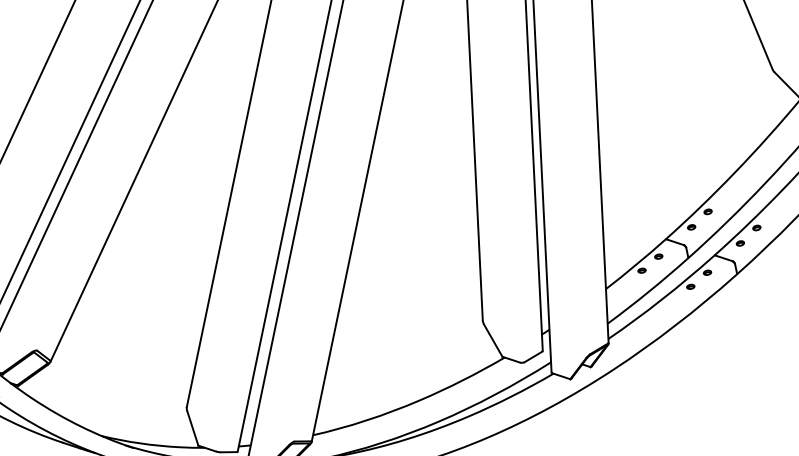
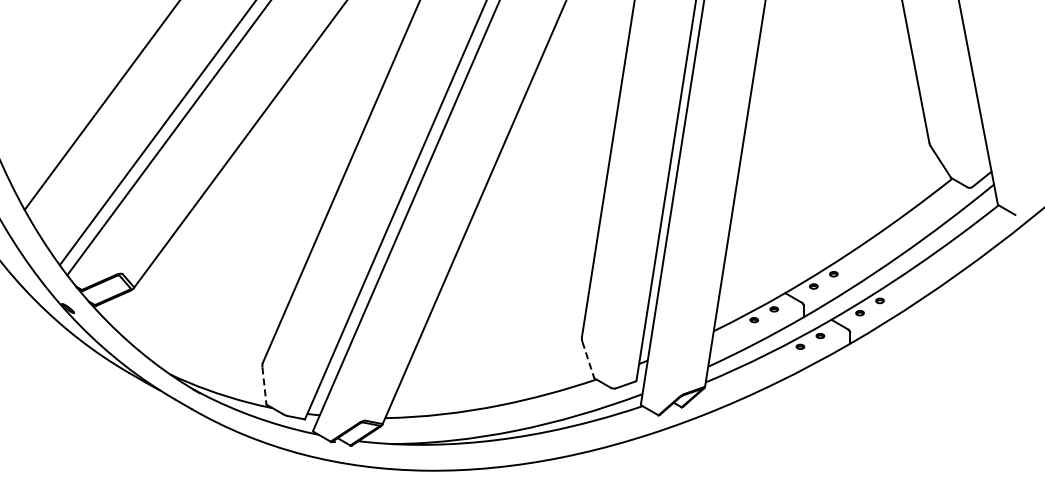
line: (493, 341) -> (588, 360), solid -> dashed
line: (192, 428) -> (264, 386), solid -> dashed

